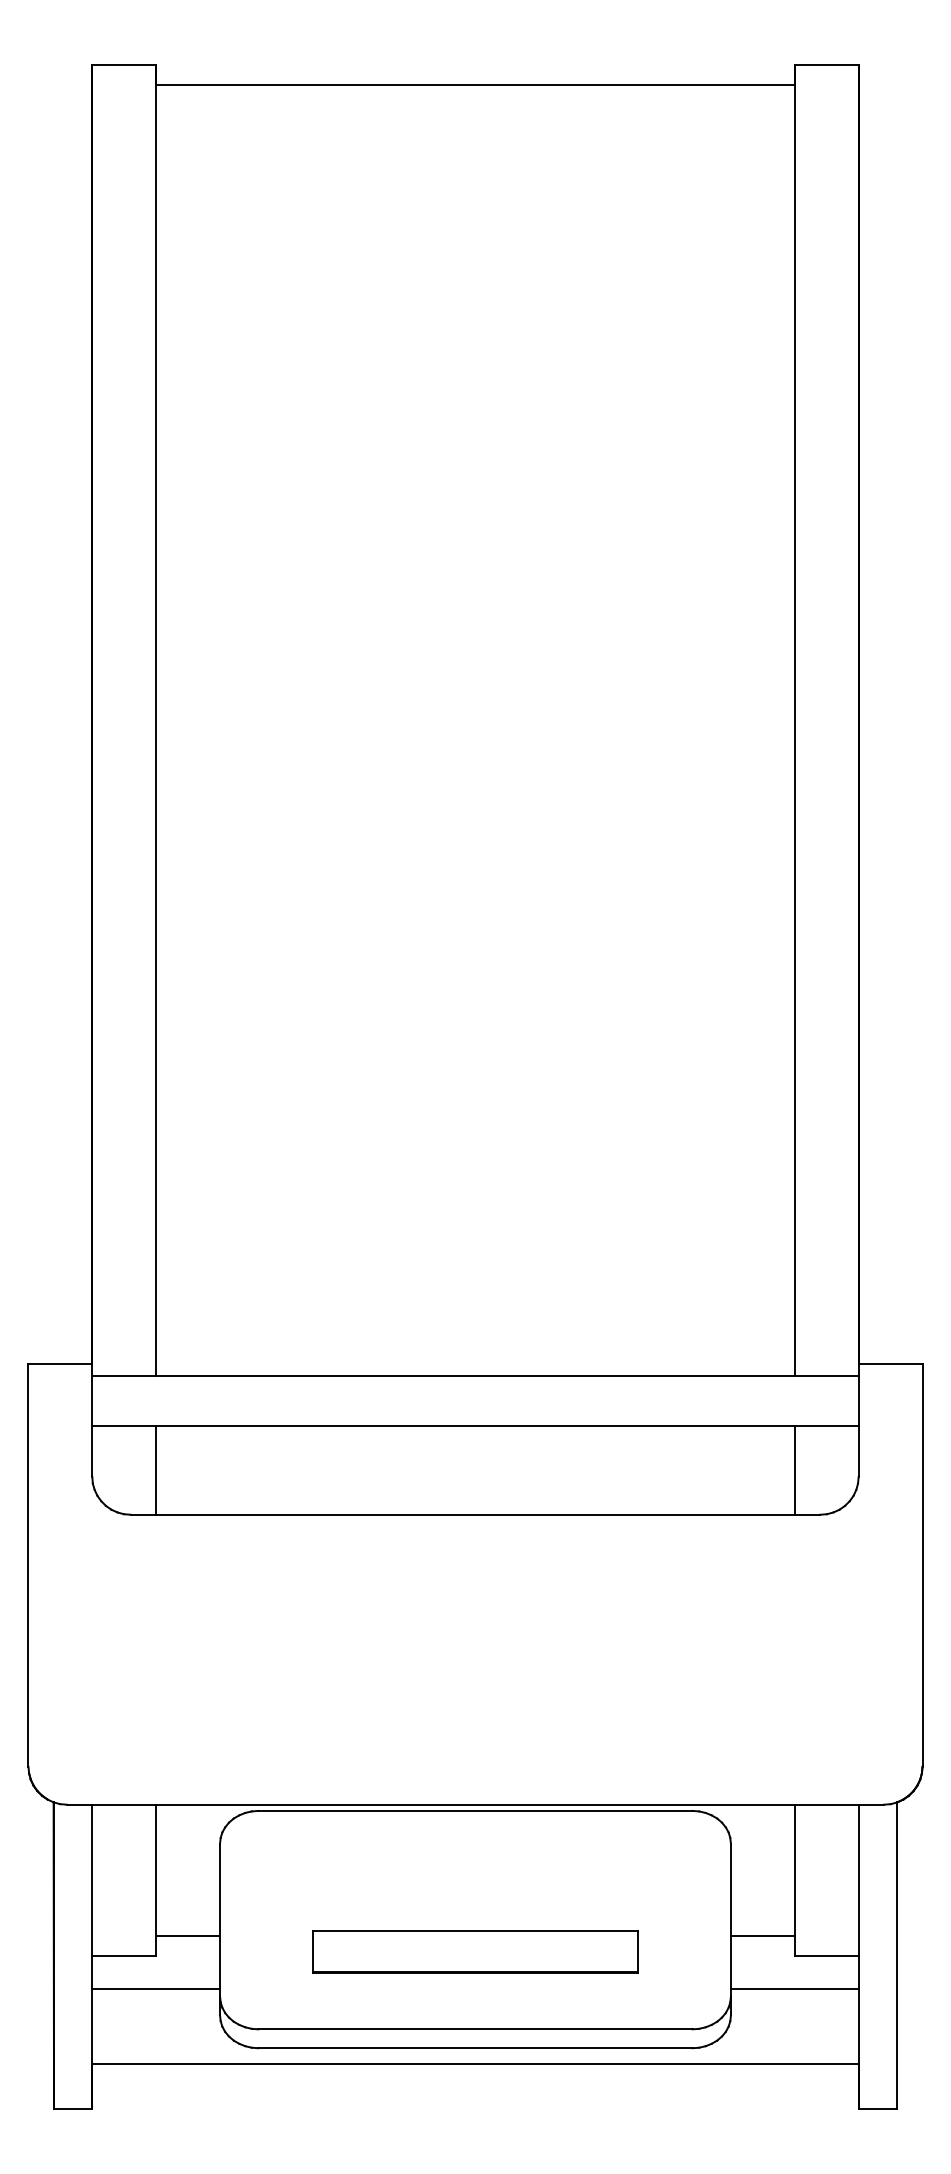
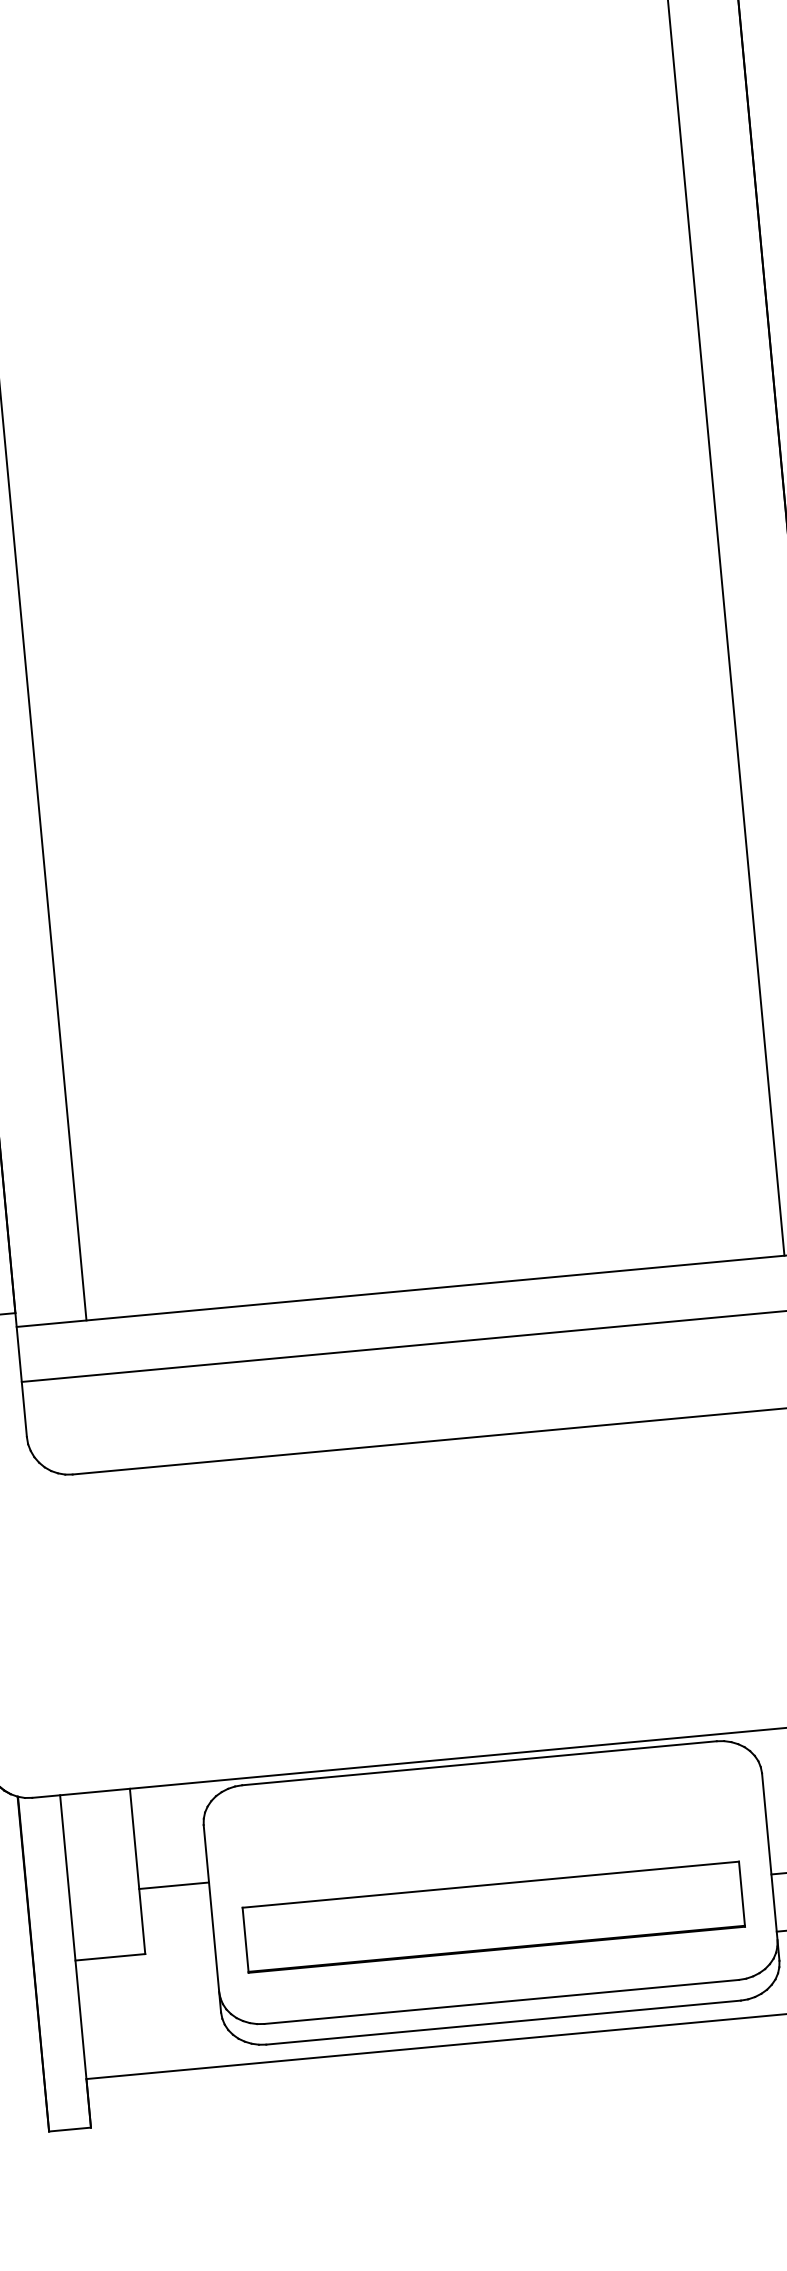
line: (156, 1470) -> (96, 1423), removed
line: (188, 1936) -> (174, 1885), moved
part: (475, 1951) -> (493, 1916), size x1.4
line: (156, 1988) -> (148, 1989), removed

